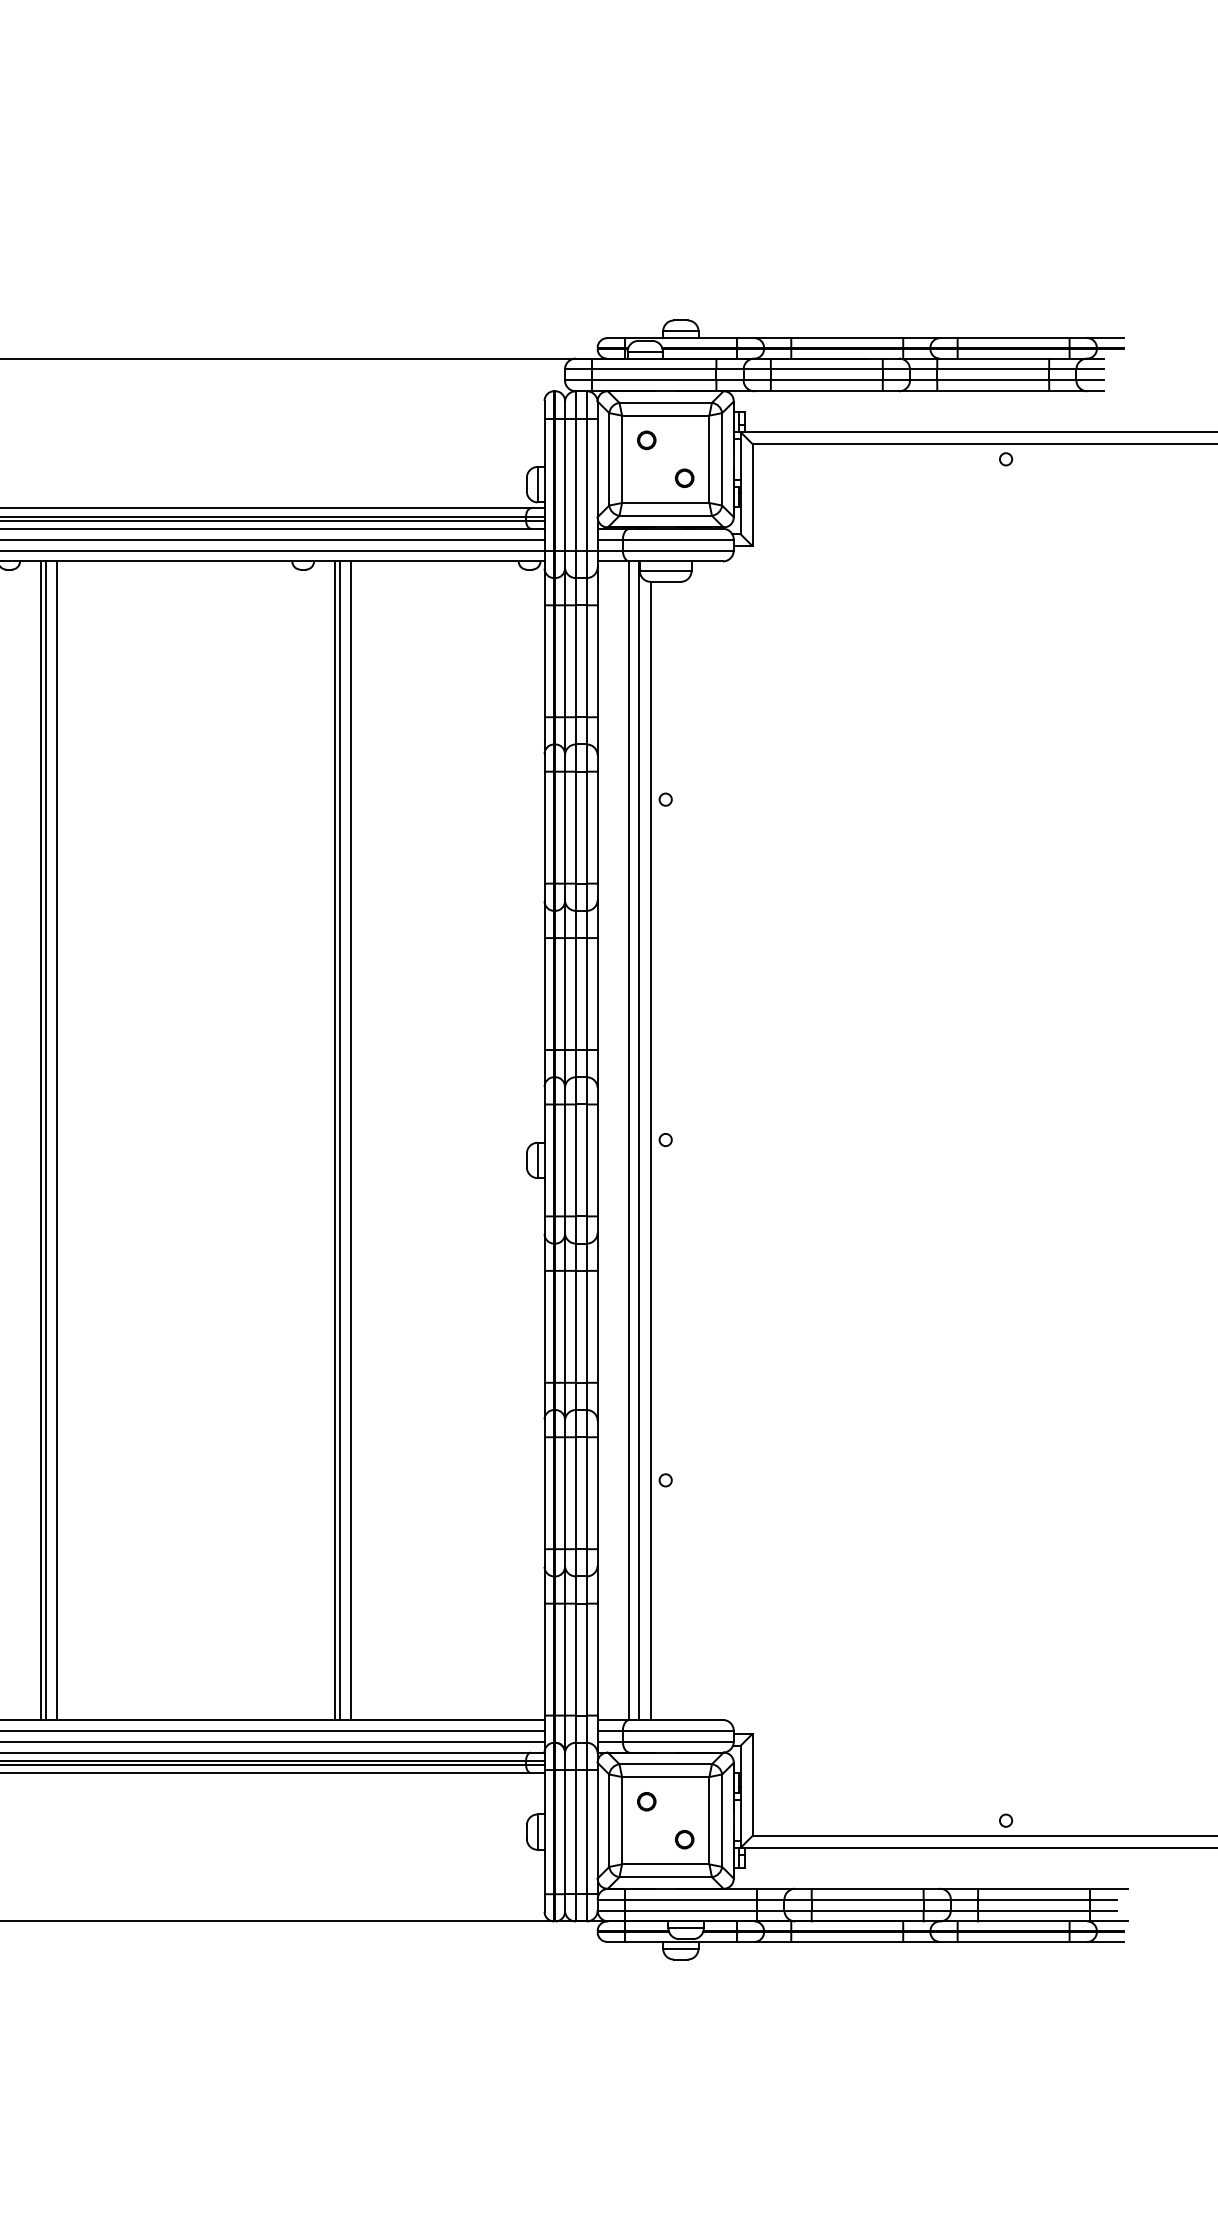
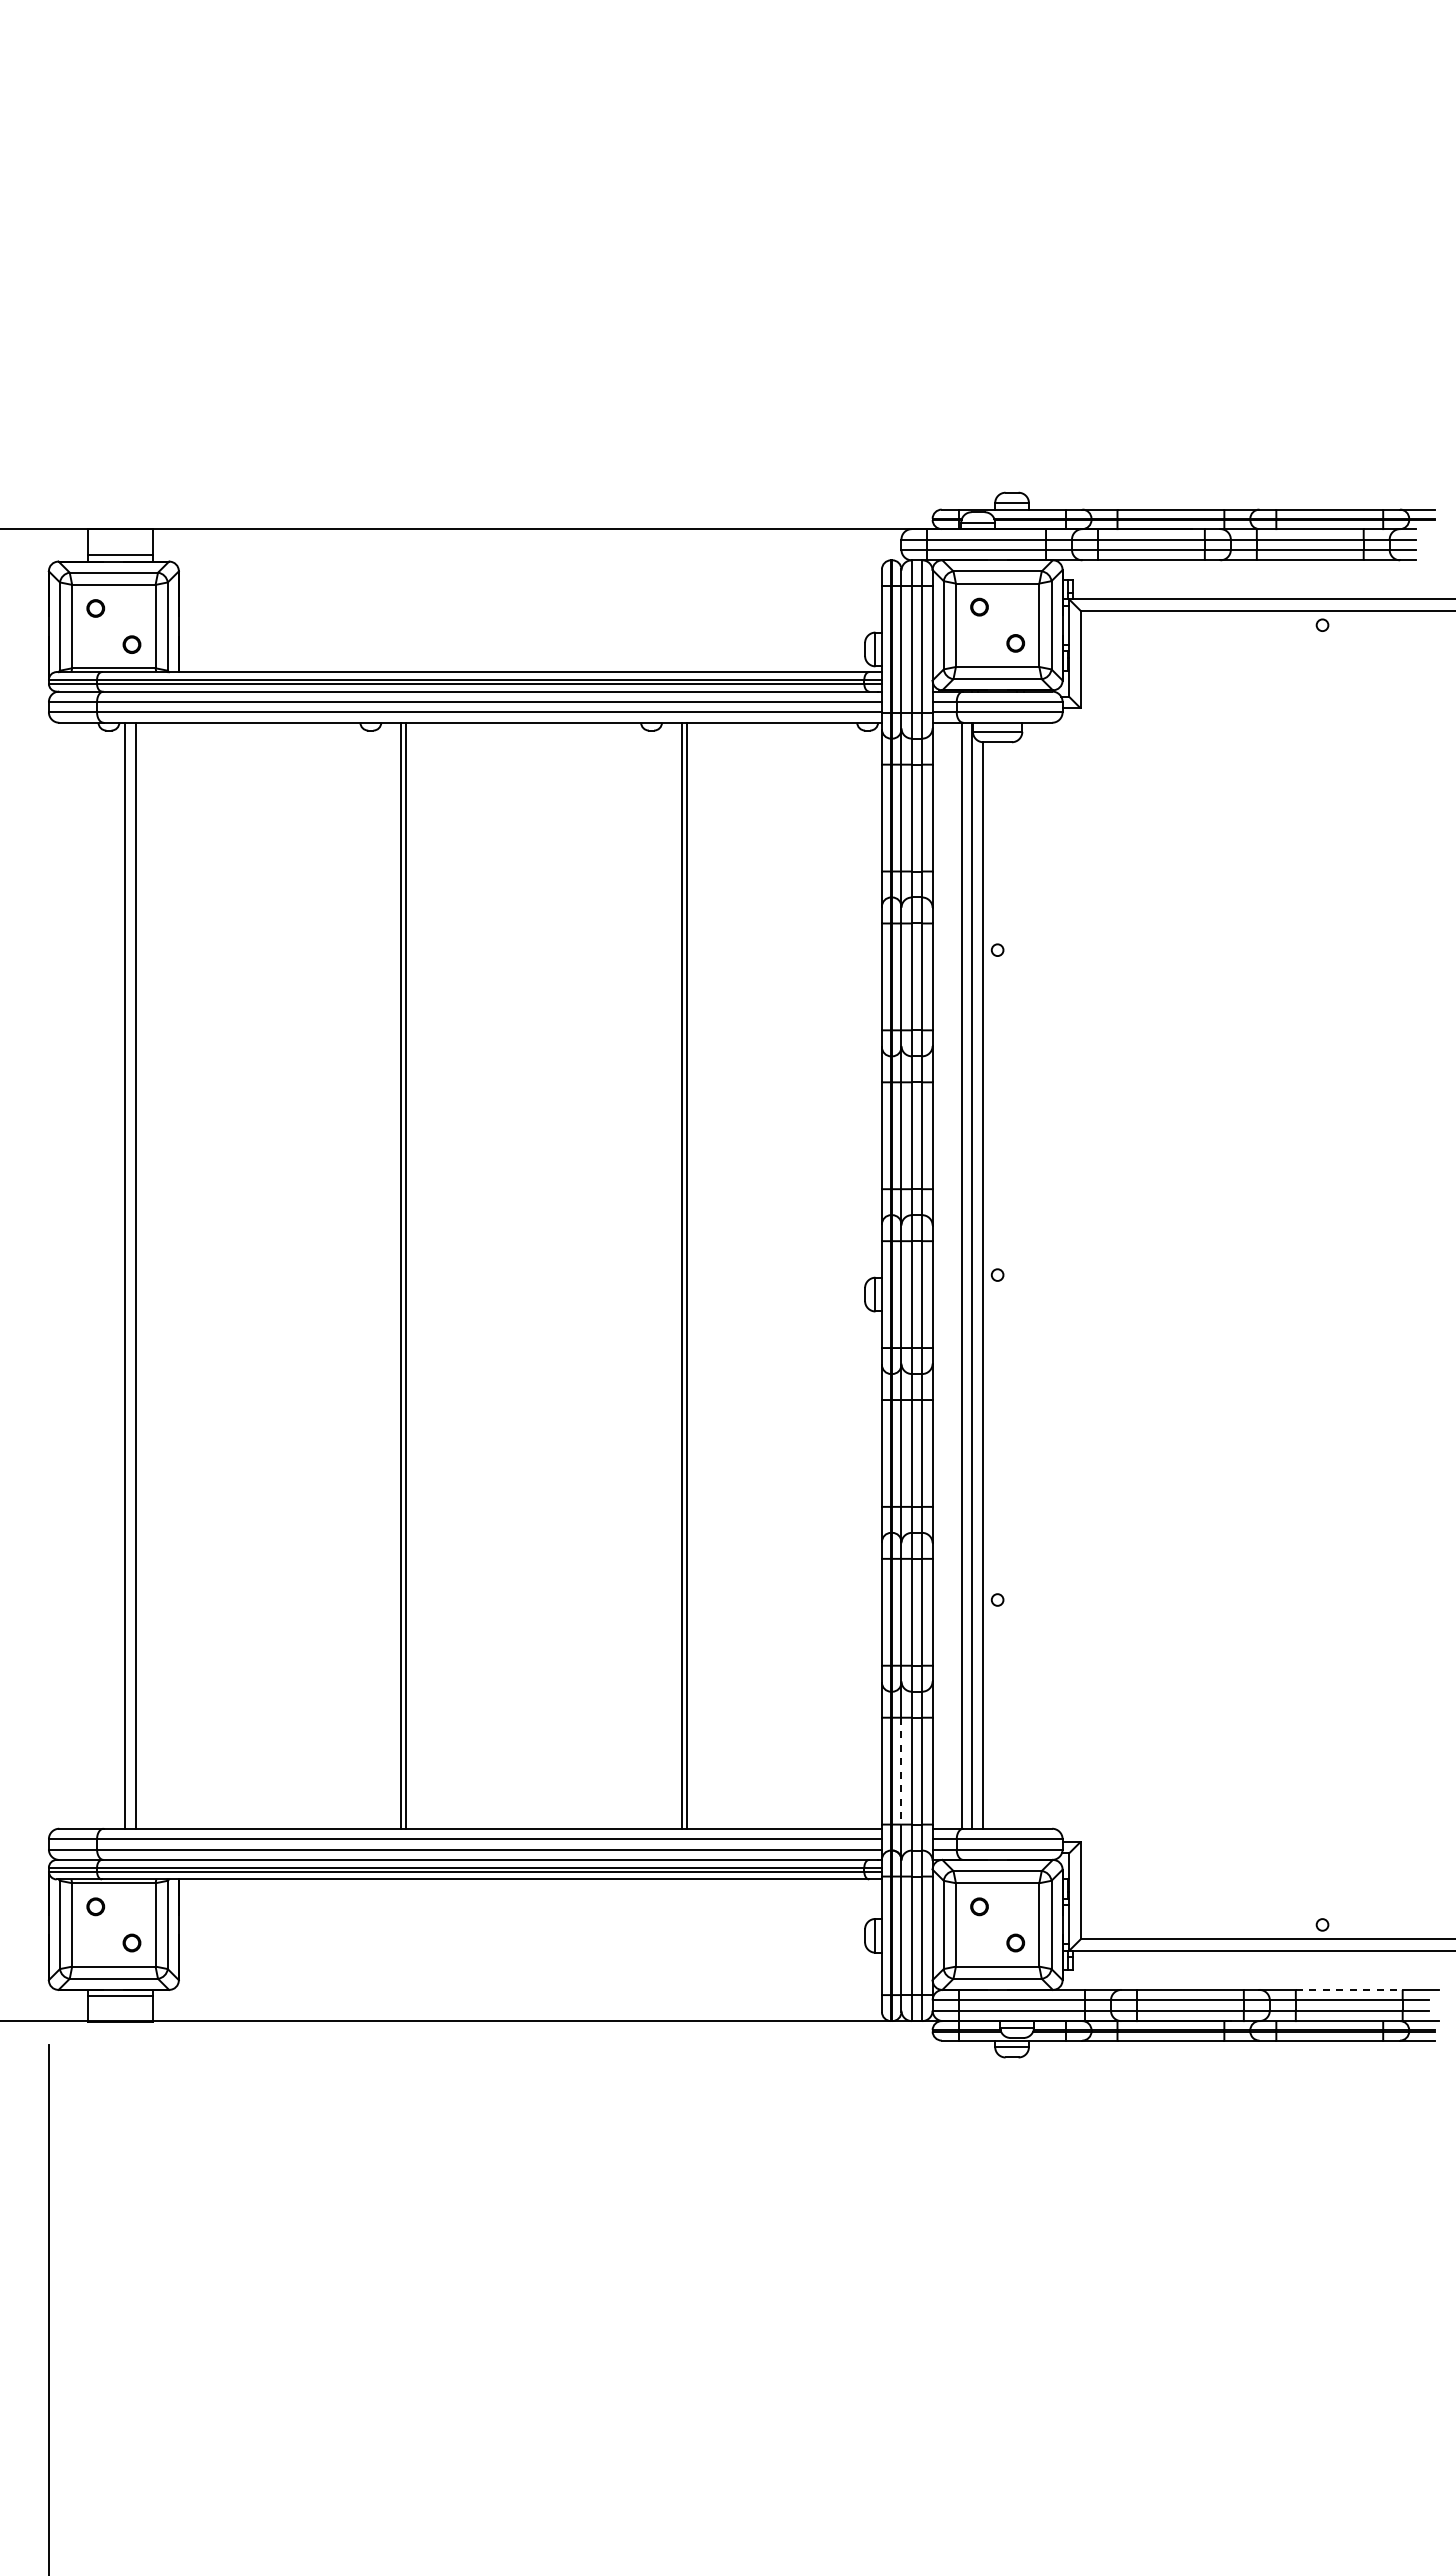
line: (56, 1140) -> (416, 1275), removed
line: (351, 1140) -> (697, 1275), removed
line: (565, 1659) -> (901, 1771), solid -> dashed
line: (1034, 1888) -> (1349, 1989), solid -> dashed

